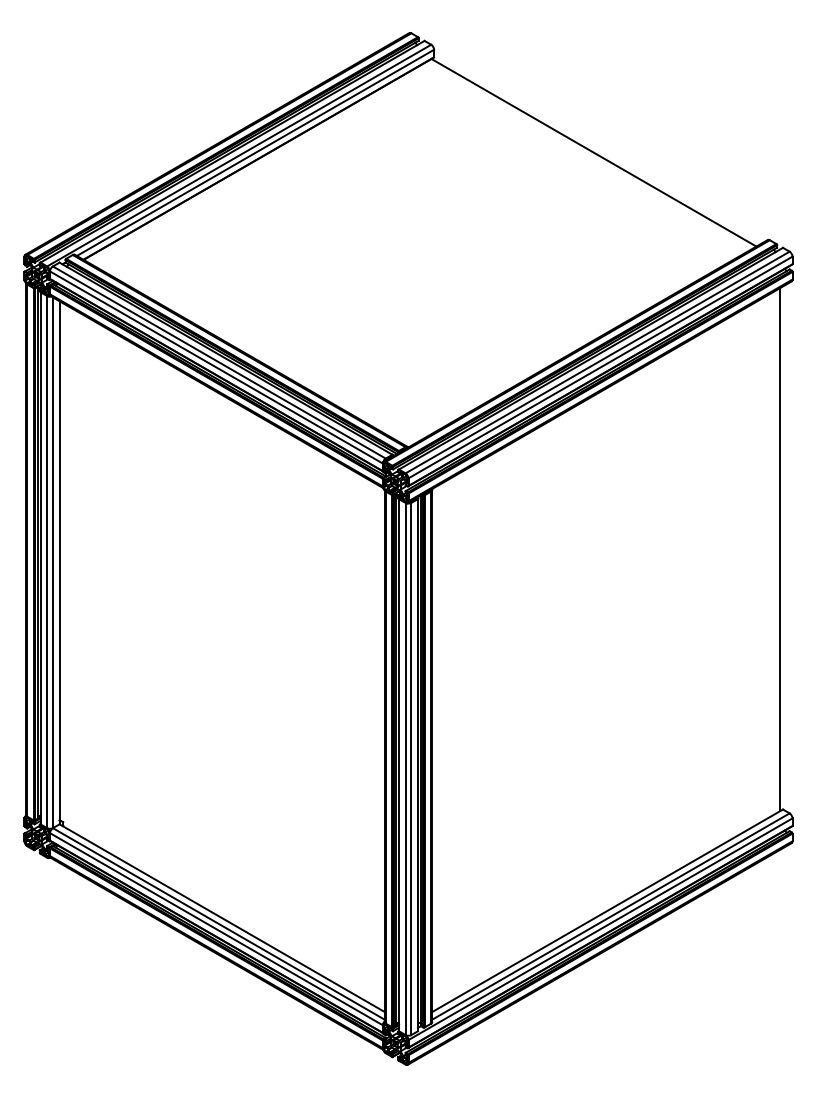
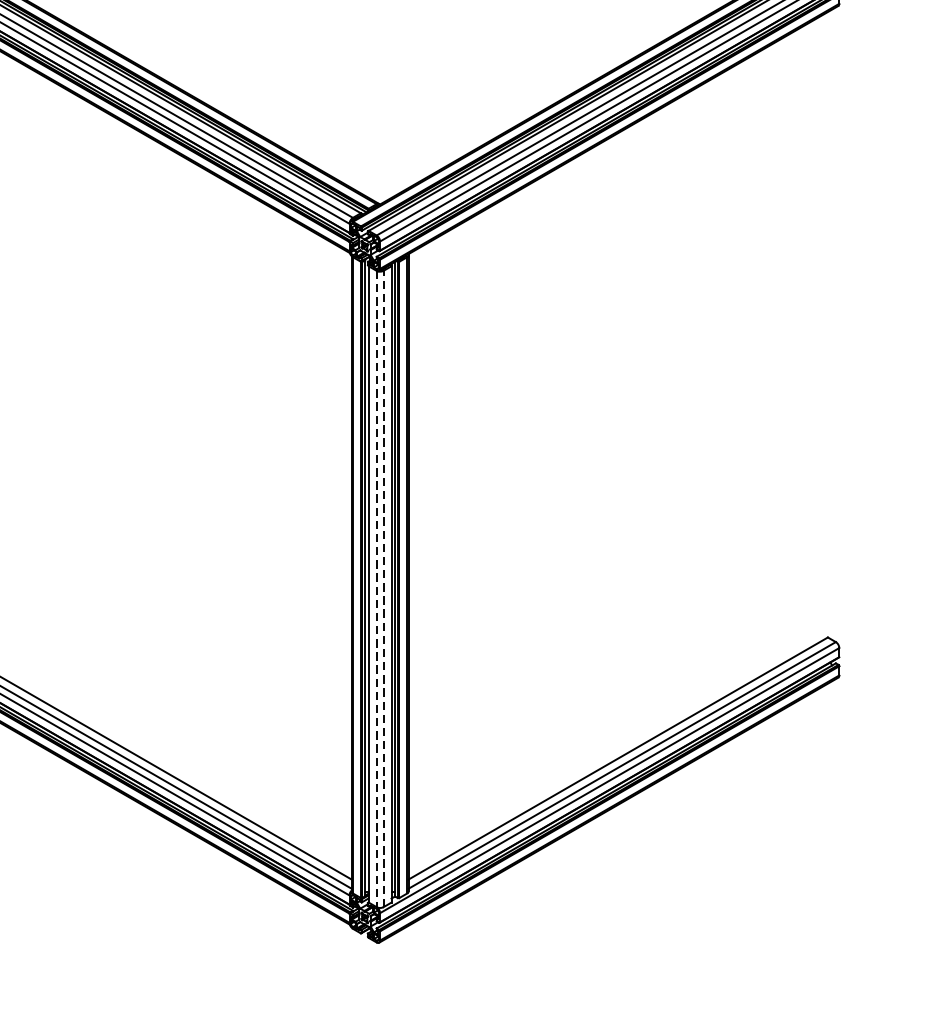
line: (780, 549) -> (824, 326), removed
line: (411, 768) -> (383, 588), solid -> dashed
line: (405, 769) -> (376, 589), solid -> dashed

